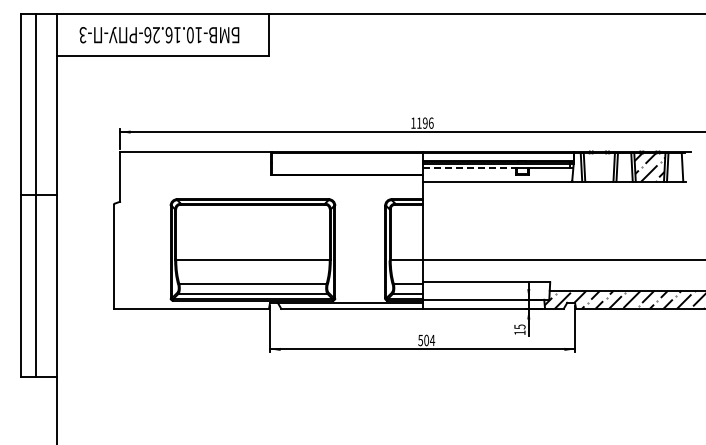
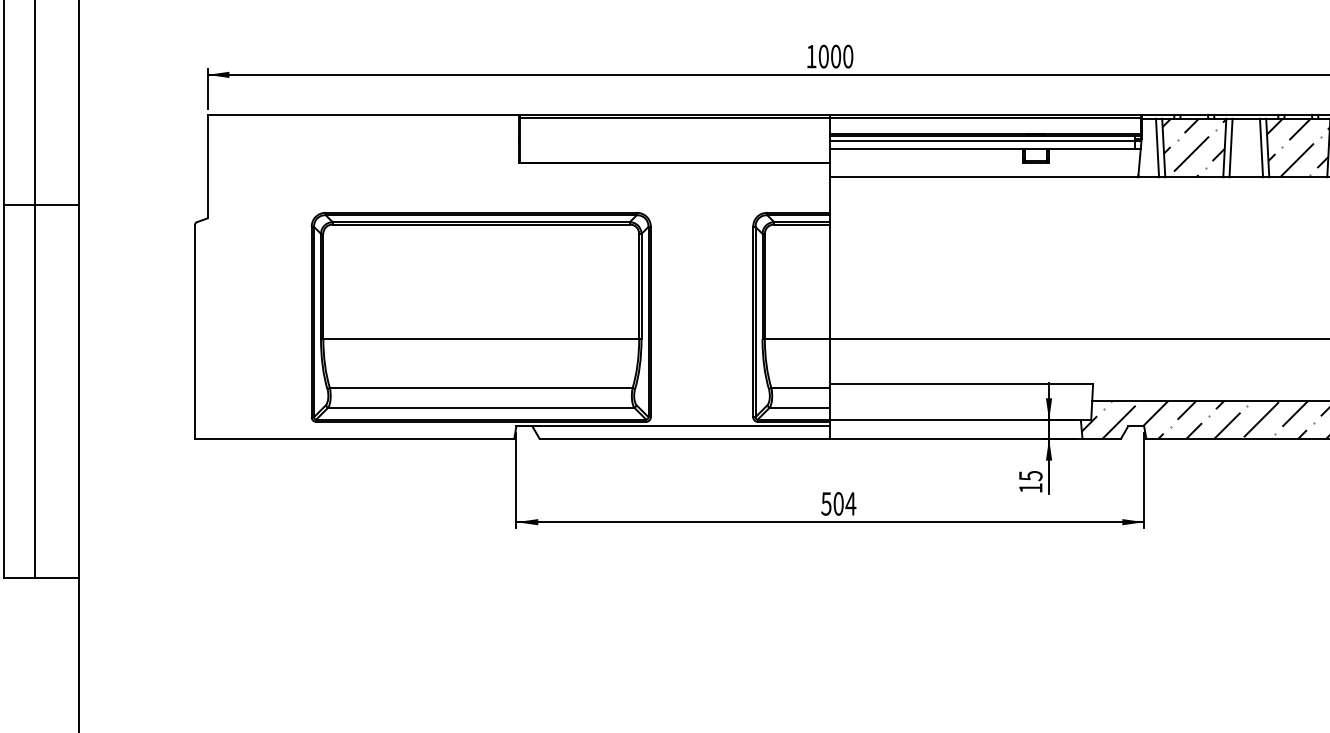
text: (425, 122) -> (836, 55), 1196 -> 1000
hatch: (598, 167) -> (1192, 147), added
line: (469, 168) -> (926, 149), dashed -> solid

